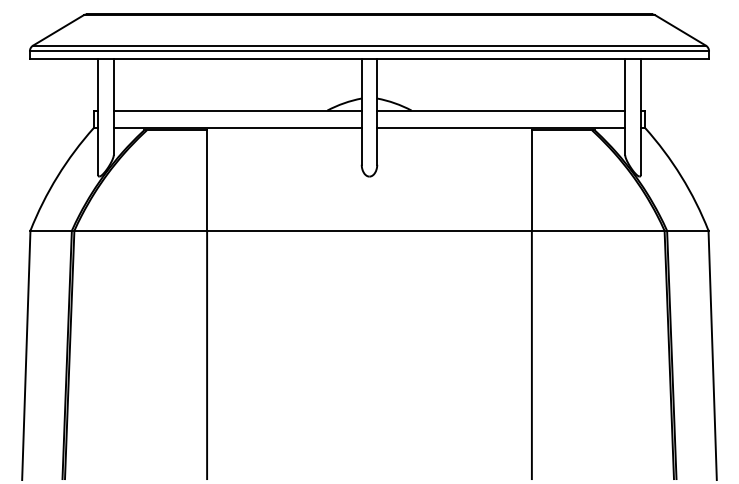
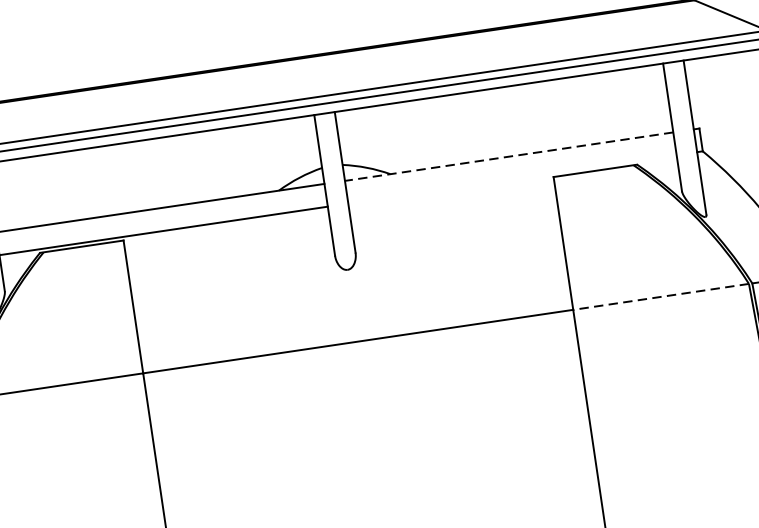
line: (501, 110) -> (509, 156), solid -> dashed
line: (501, 127) -> (512, 179), removed
line: (597, 230) -> (660, 296), solid -> dashed

